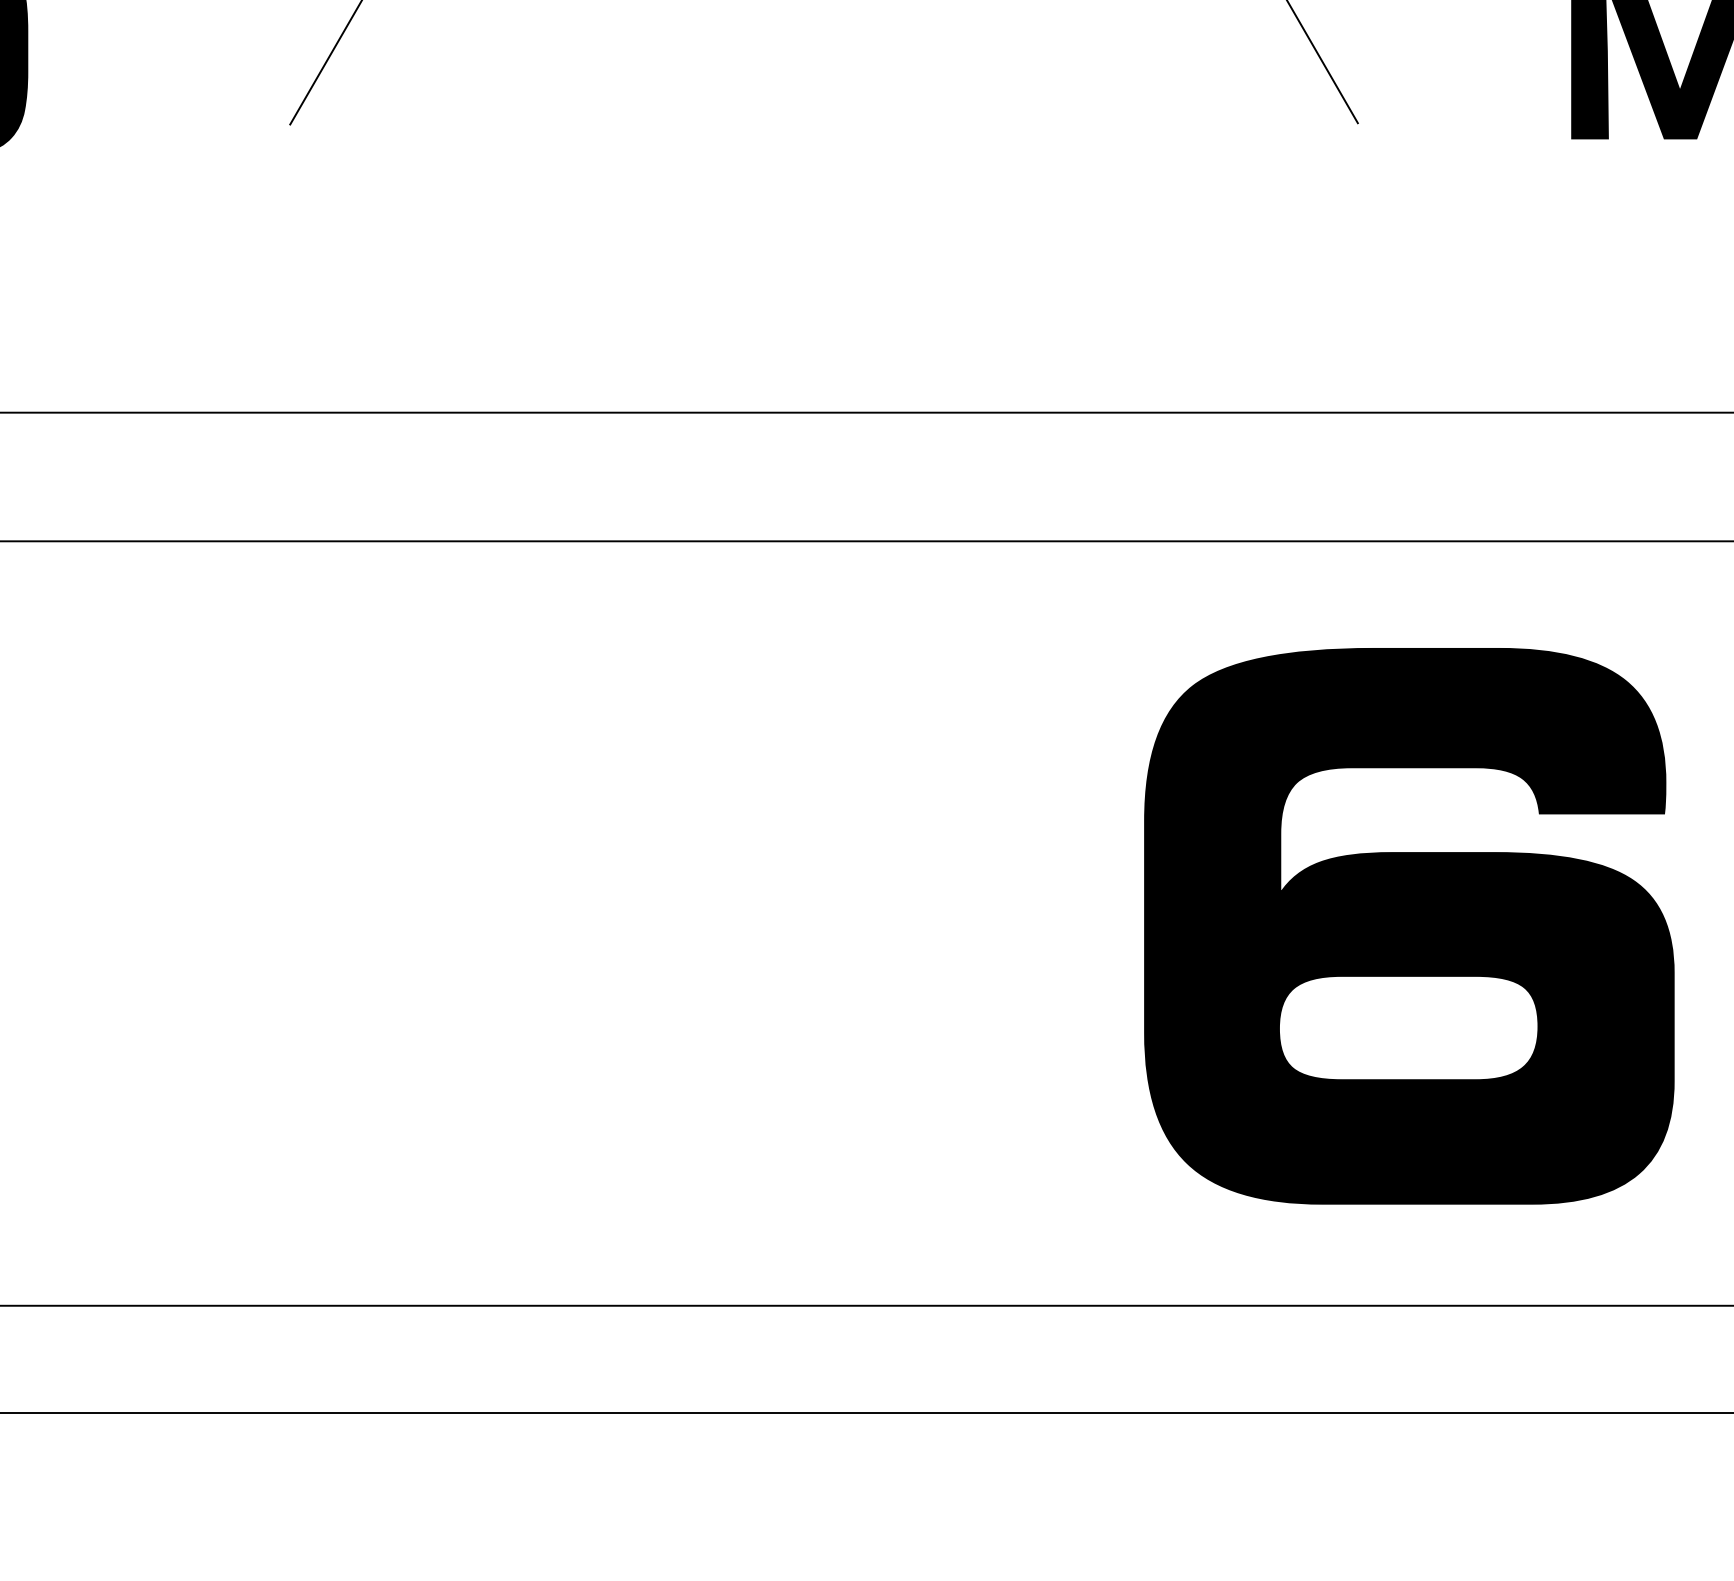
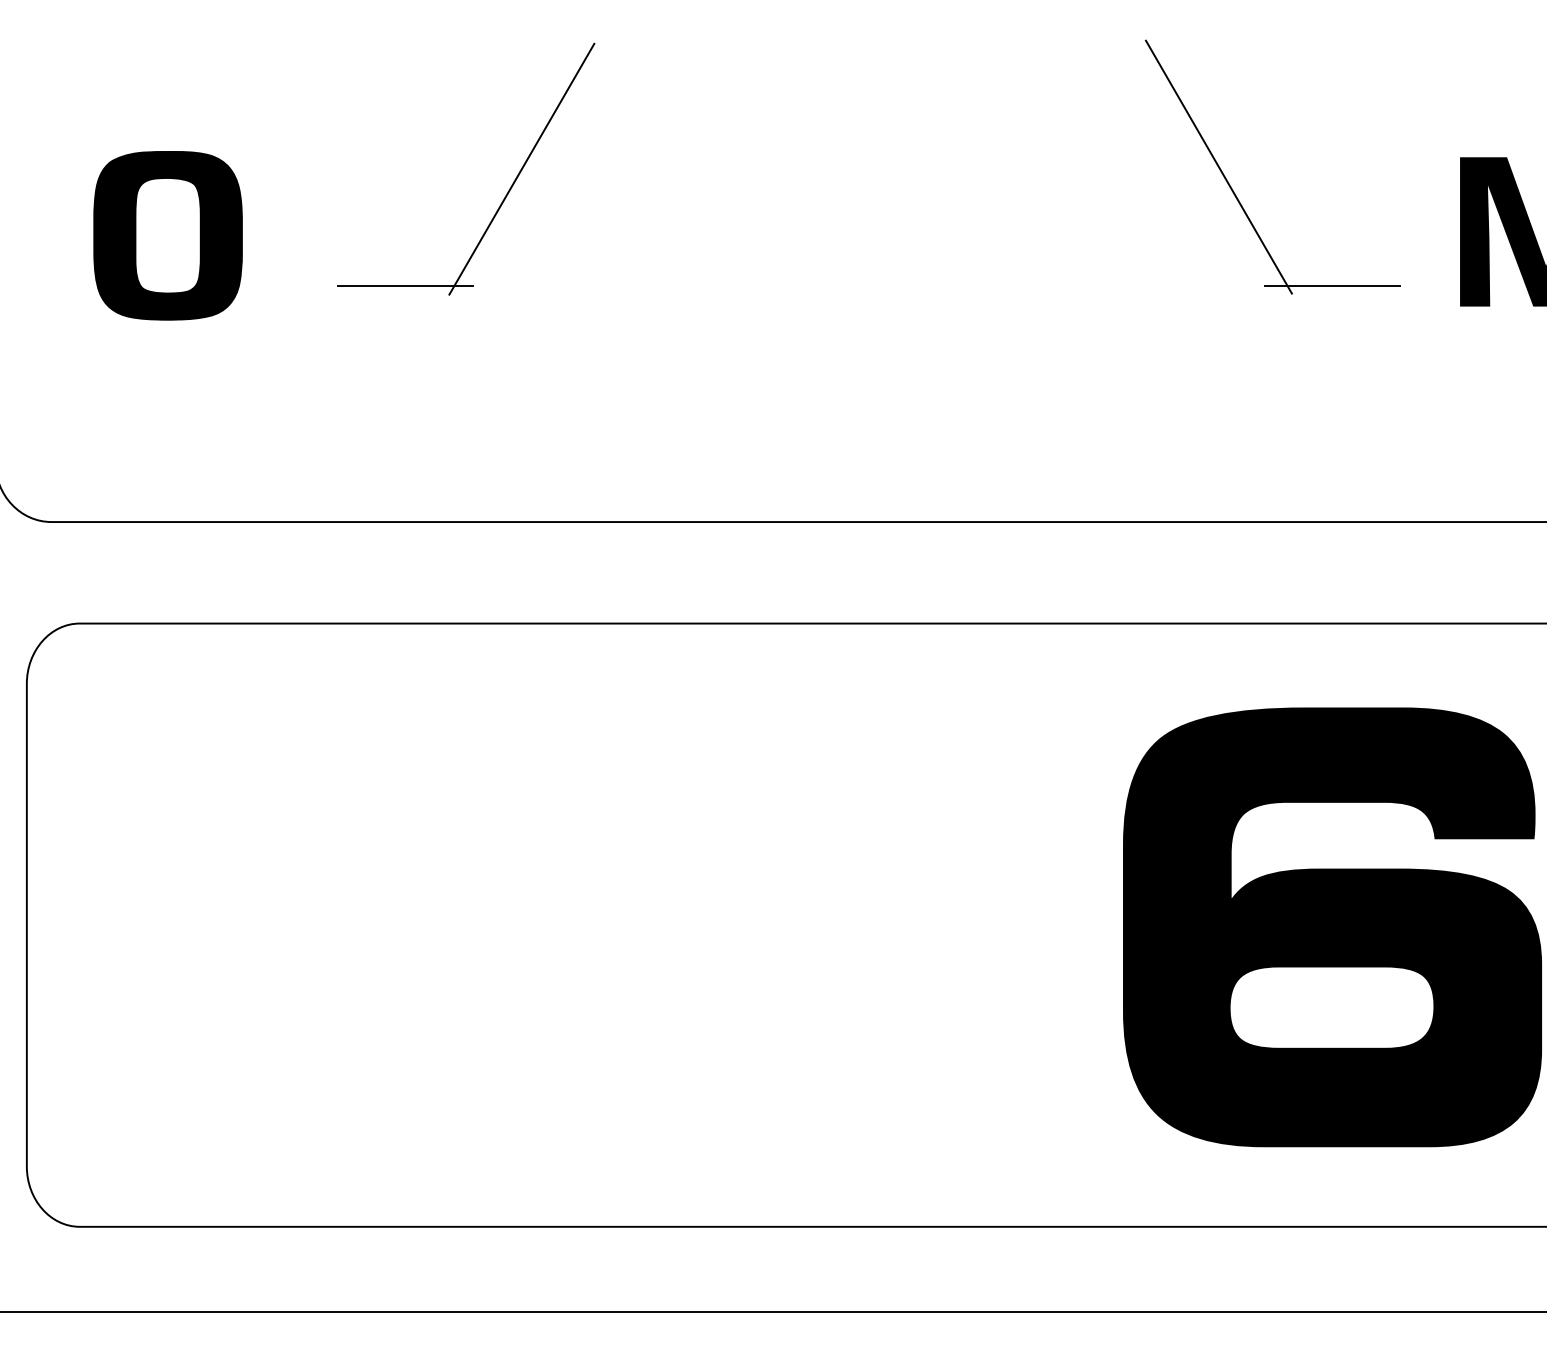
line: (234, 114) -> (405, 286), added
line: (1409, 114) -> (1332, 286), added

